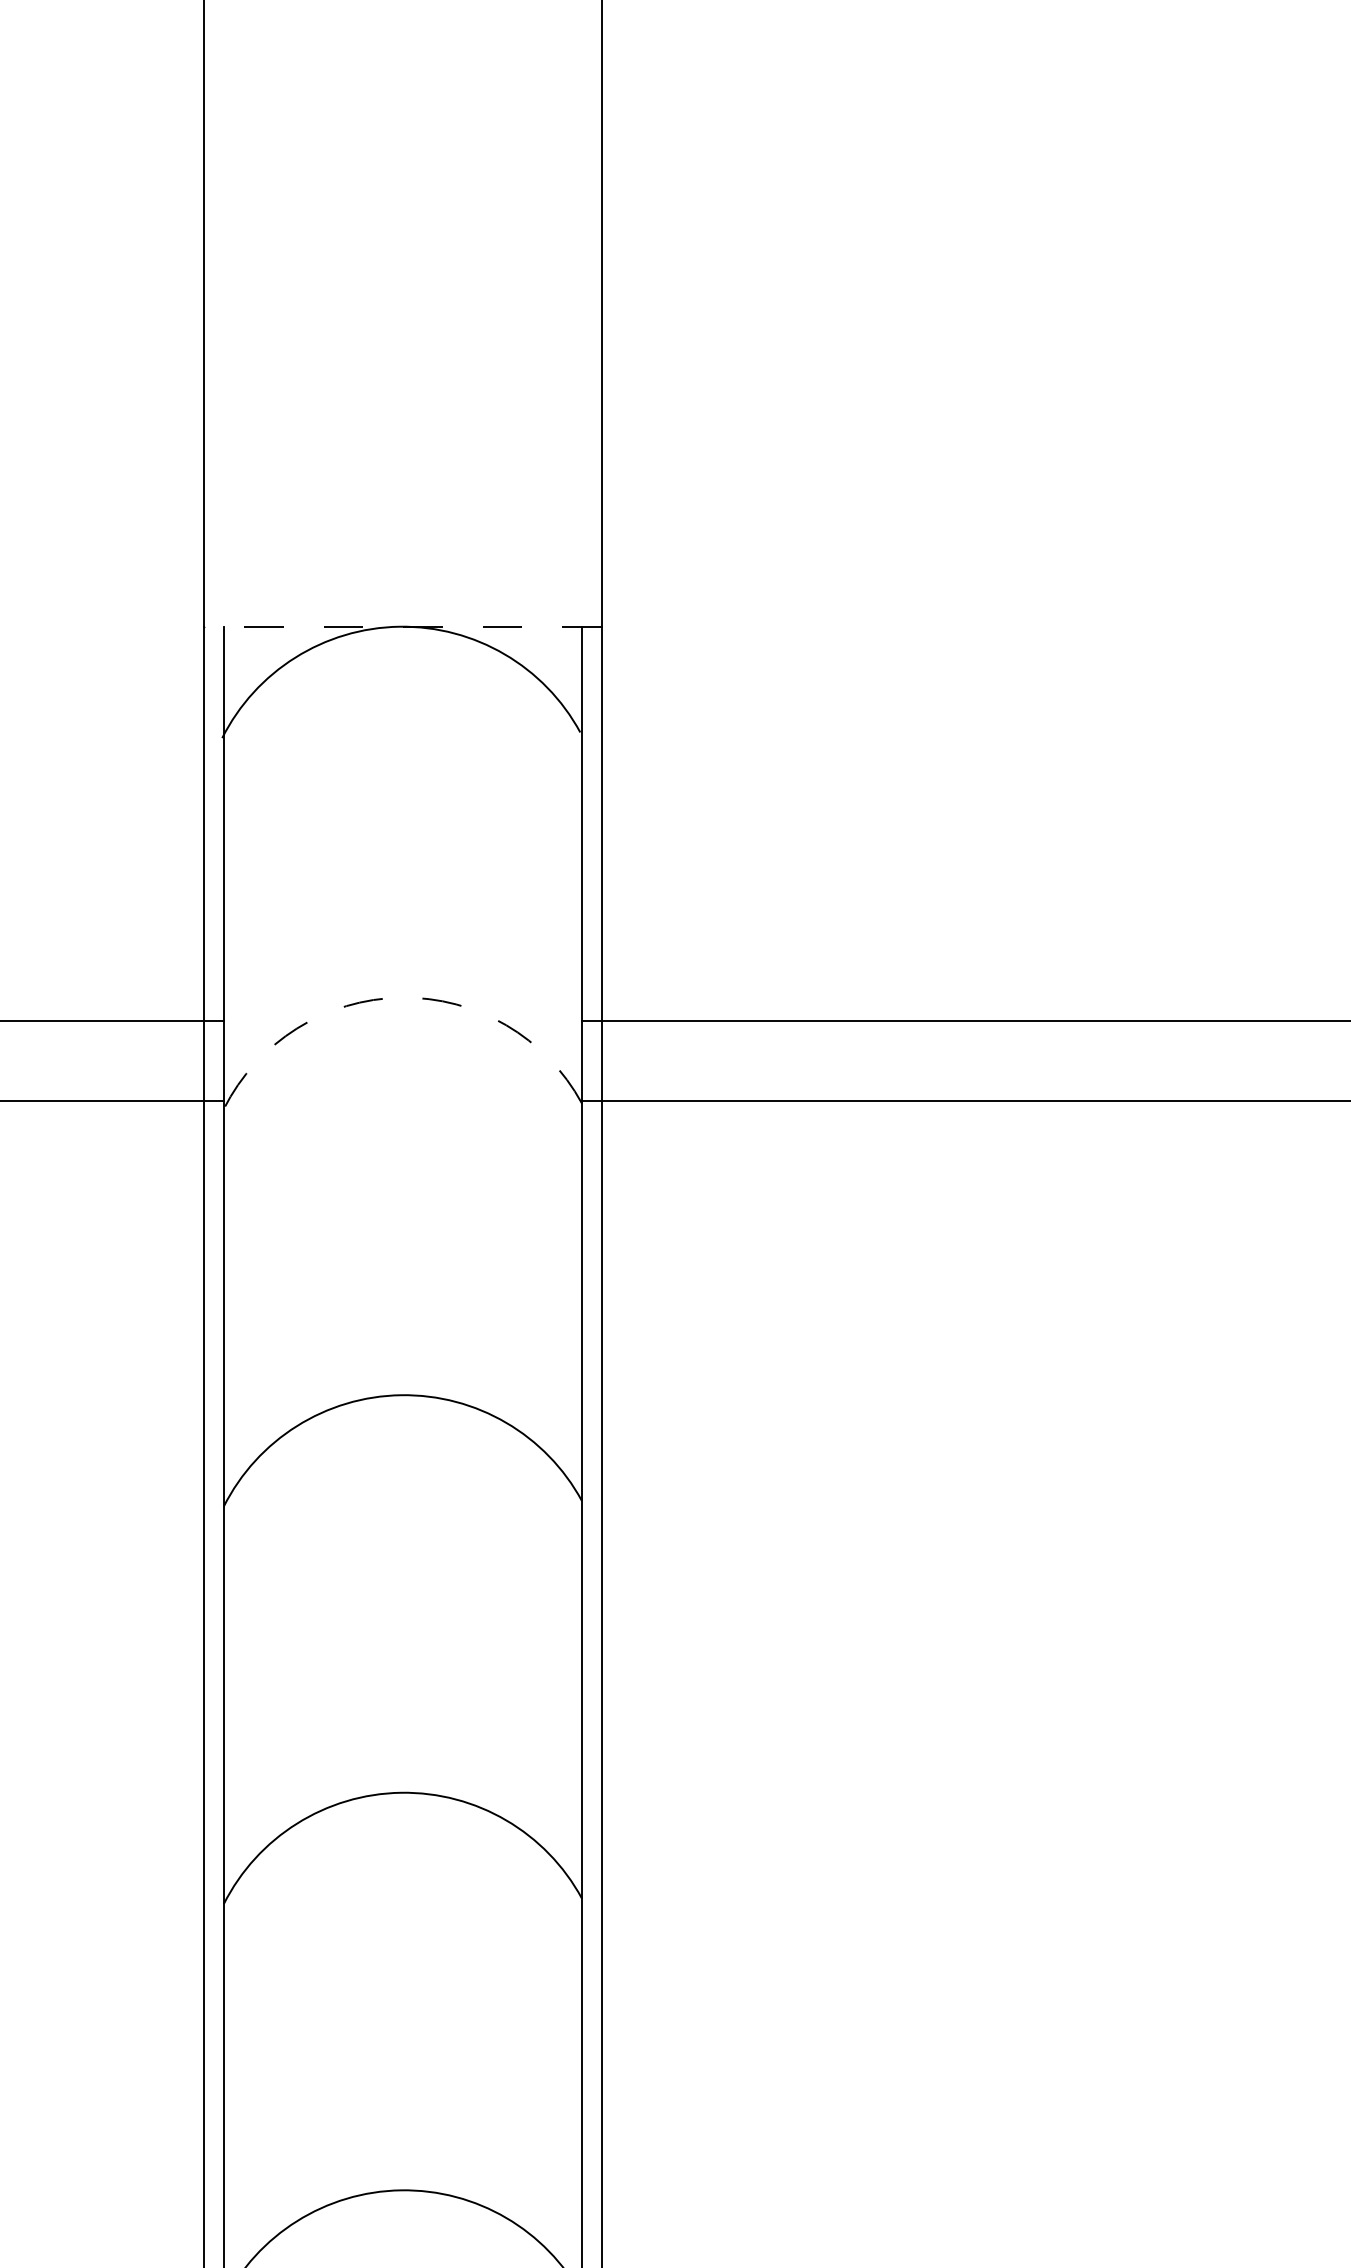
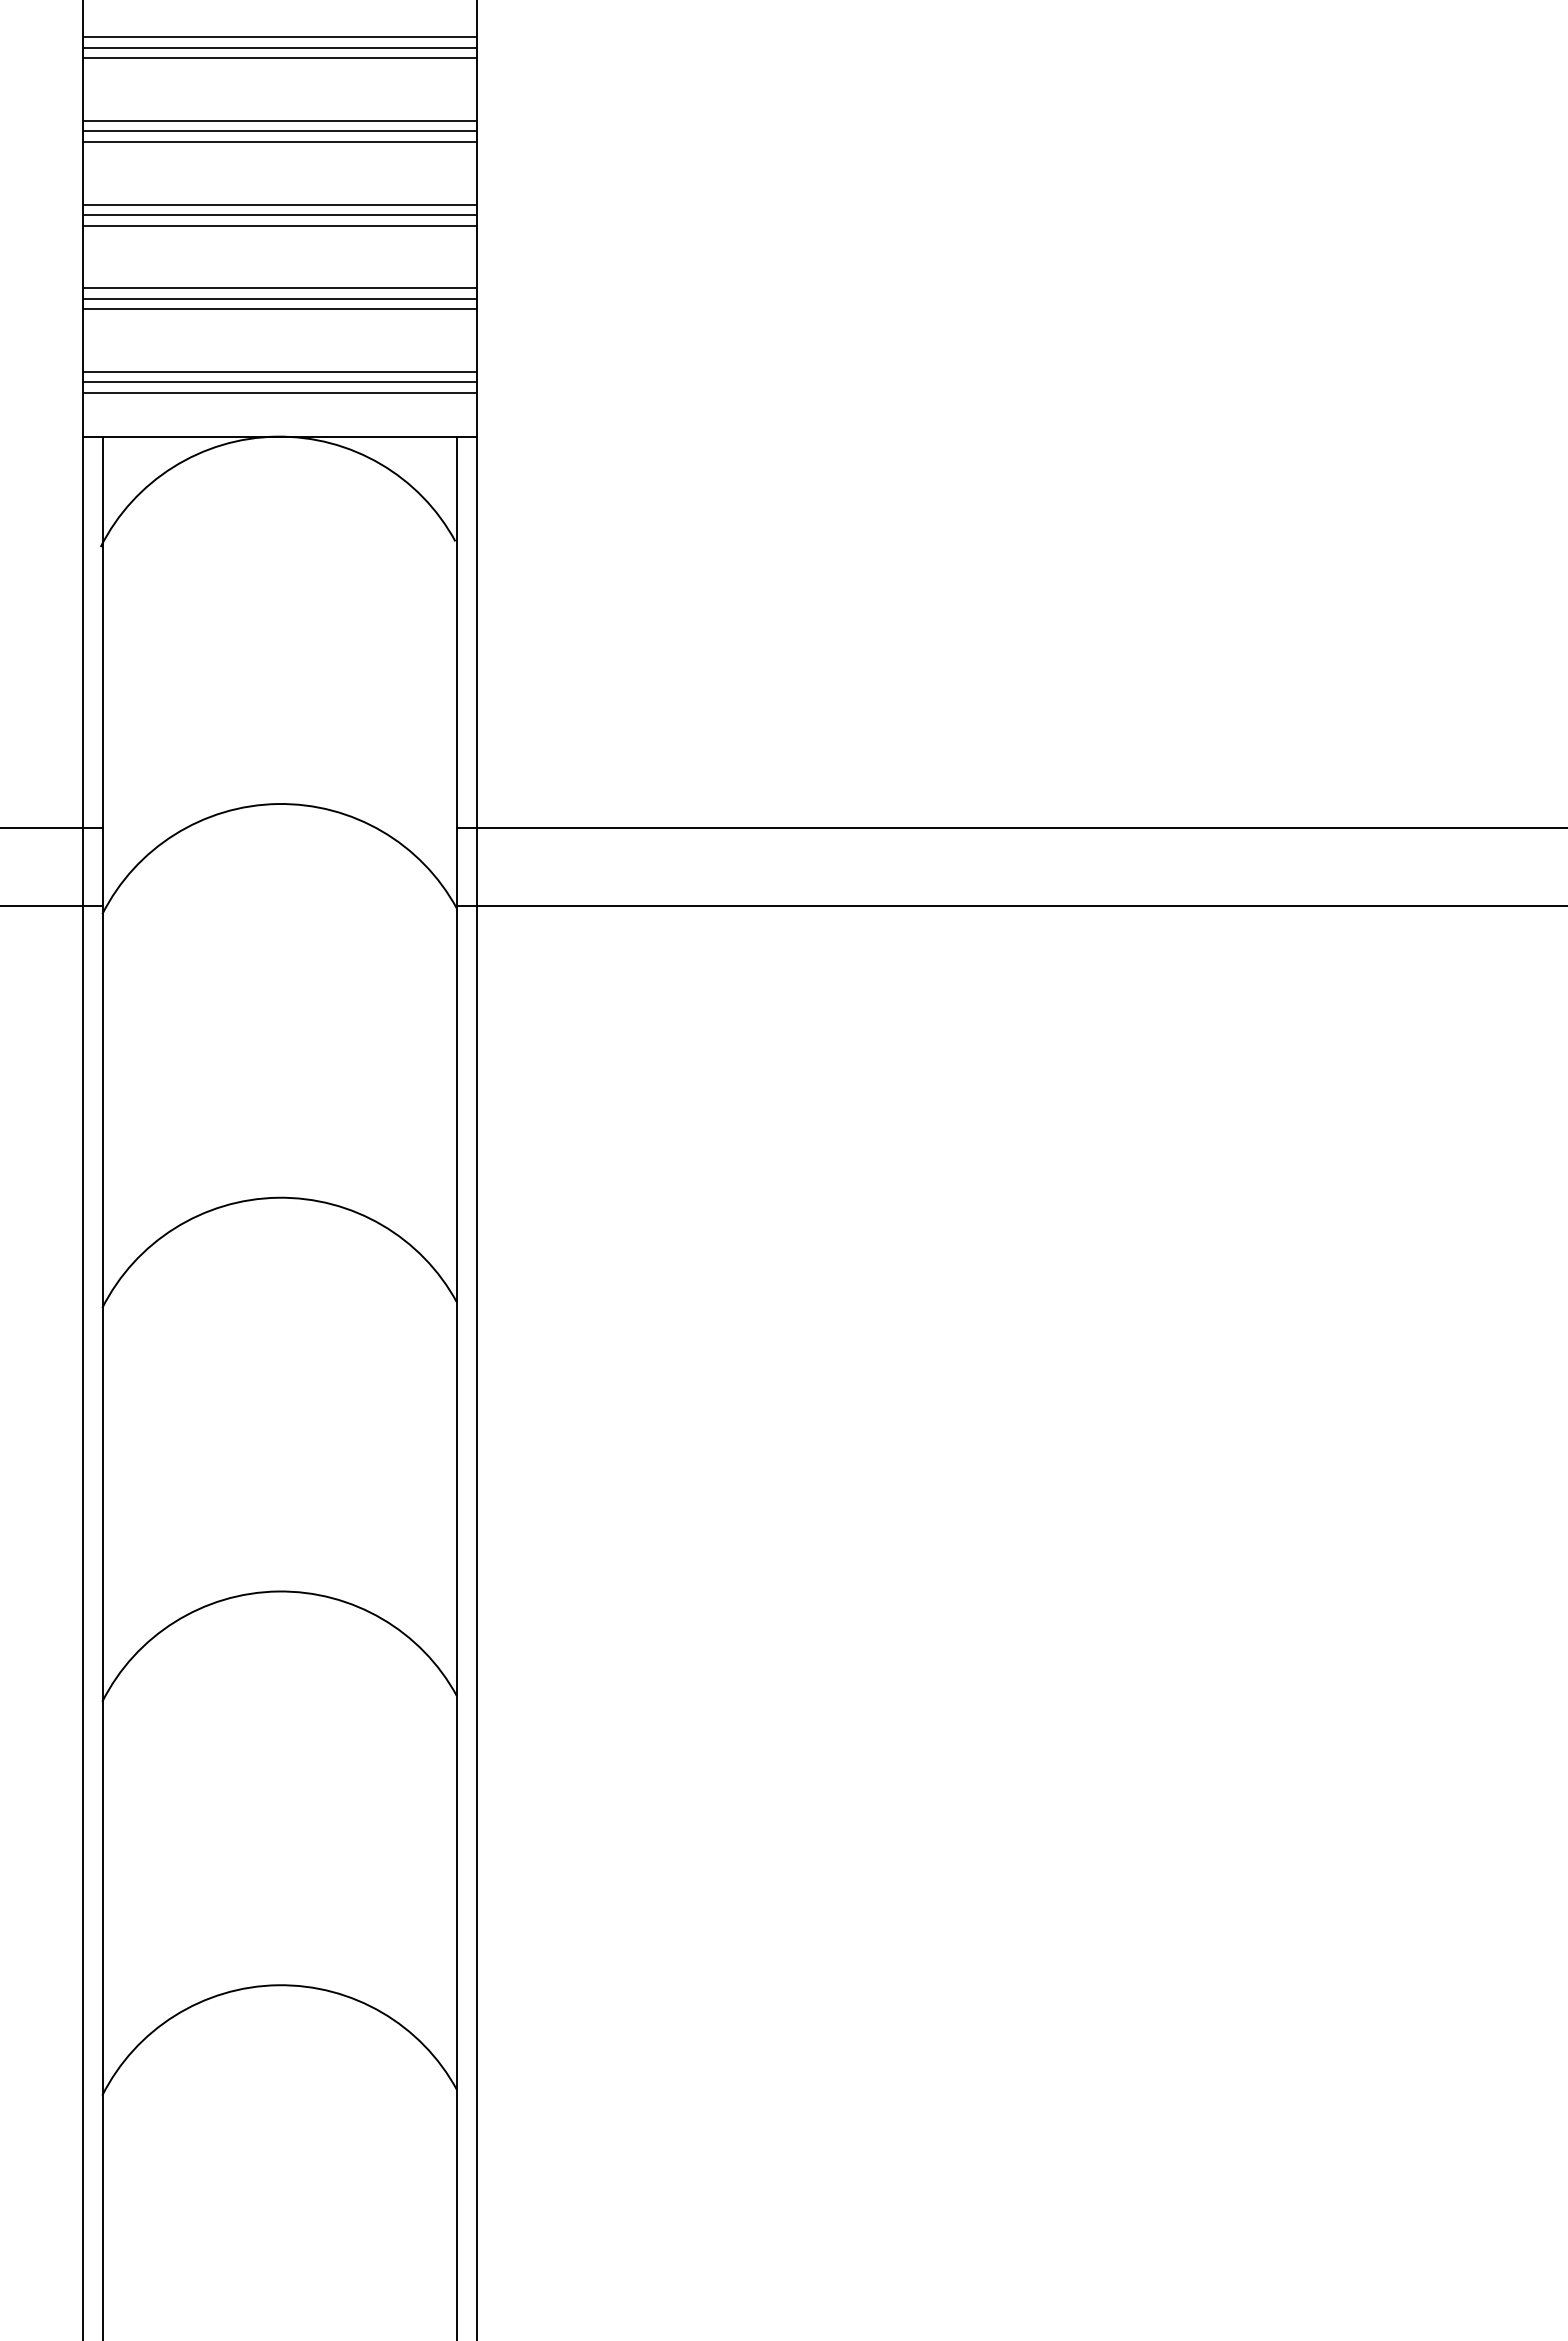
hatch: (402, 402) -> (279, 214), added
line: (402, 626) -> (279, 436), dashed -> solid
arc: (400, 998) -> (277, 804), dashed -> solid

